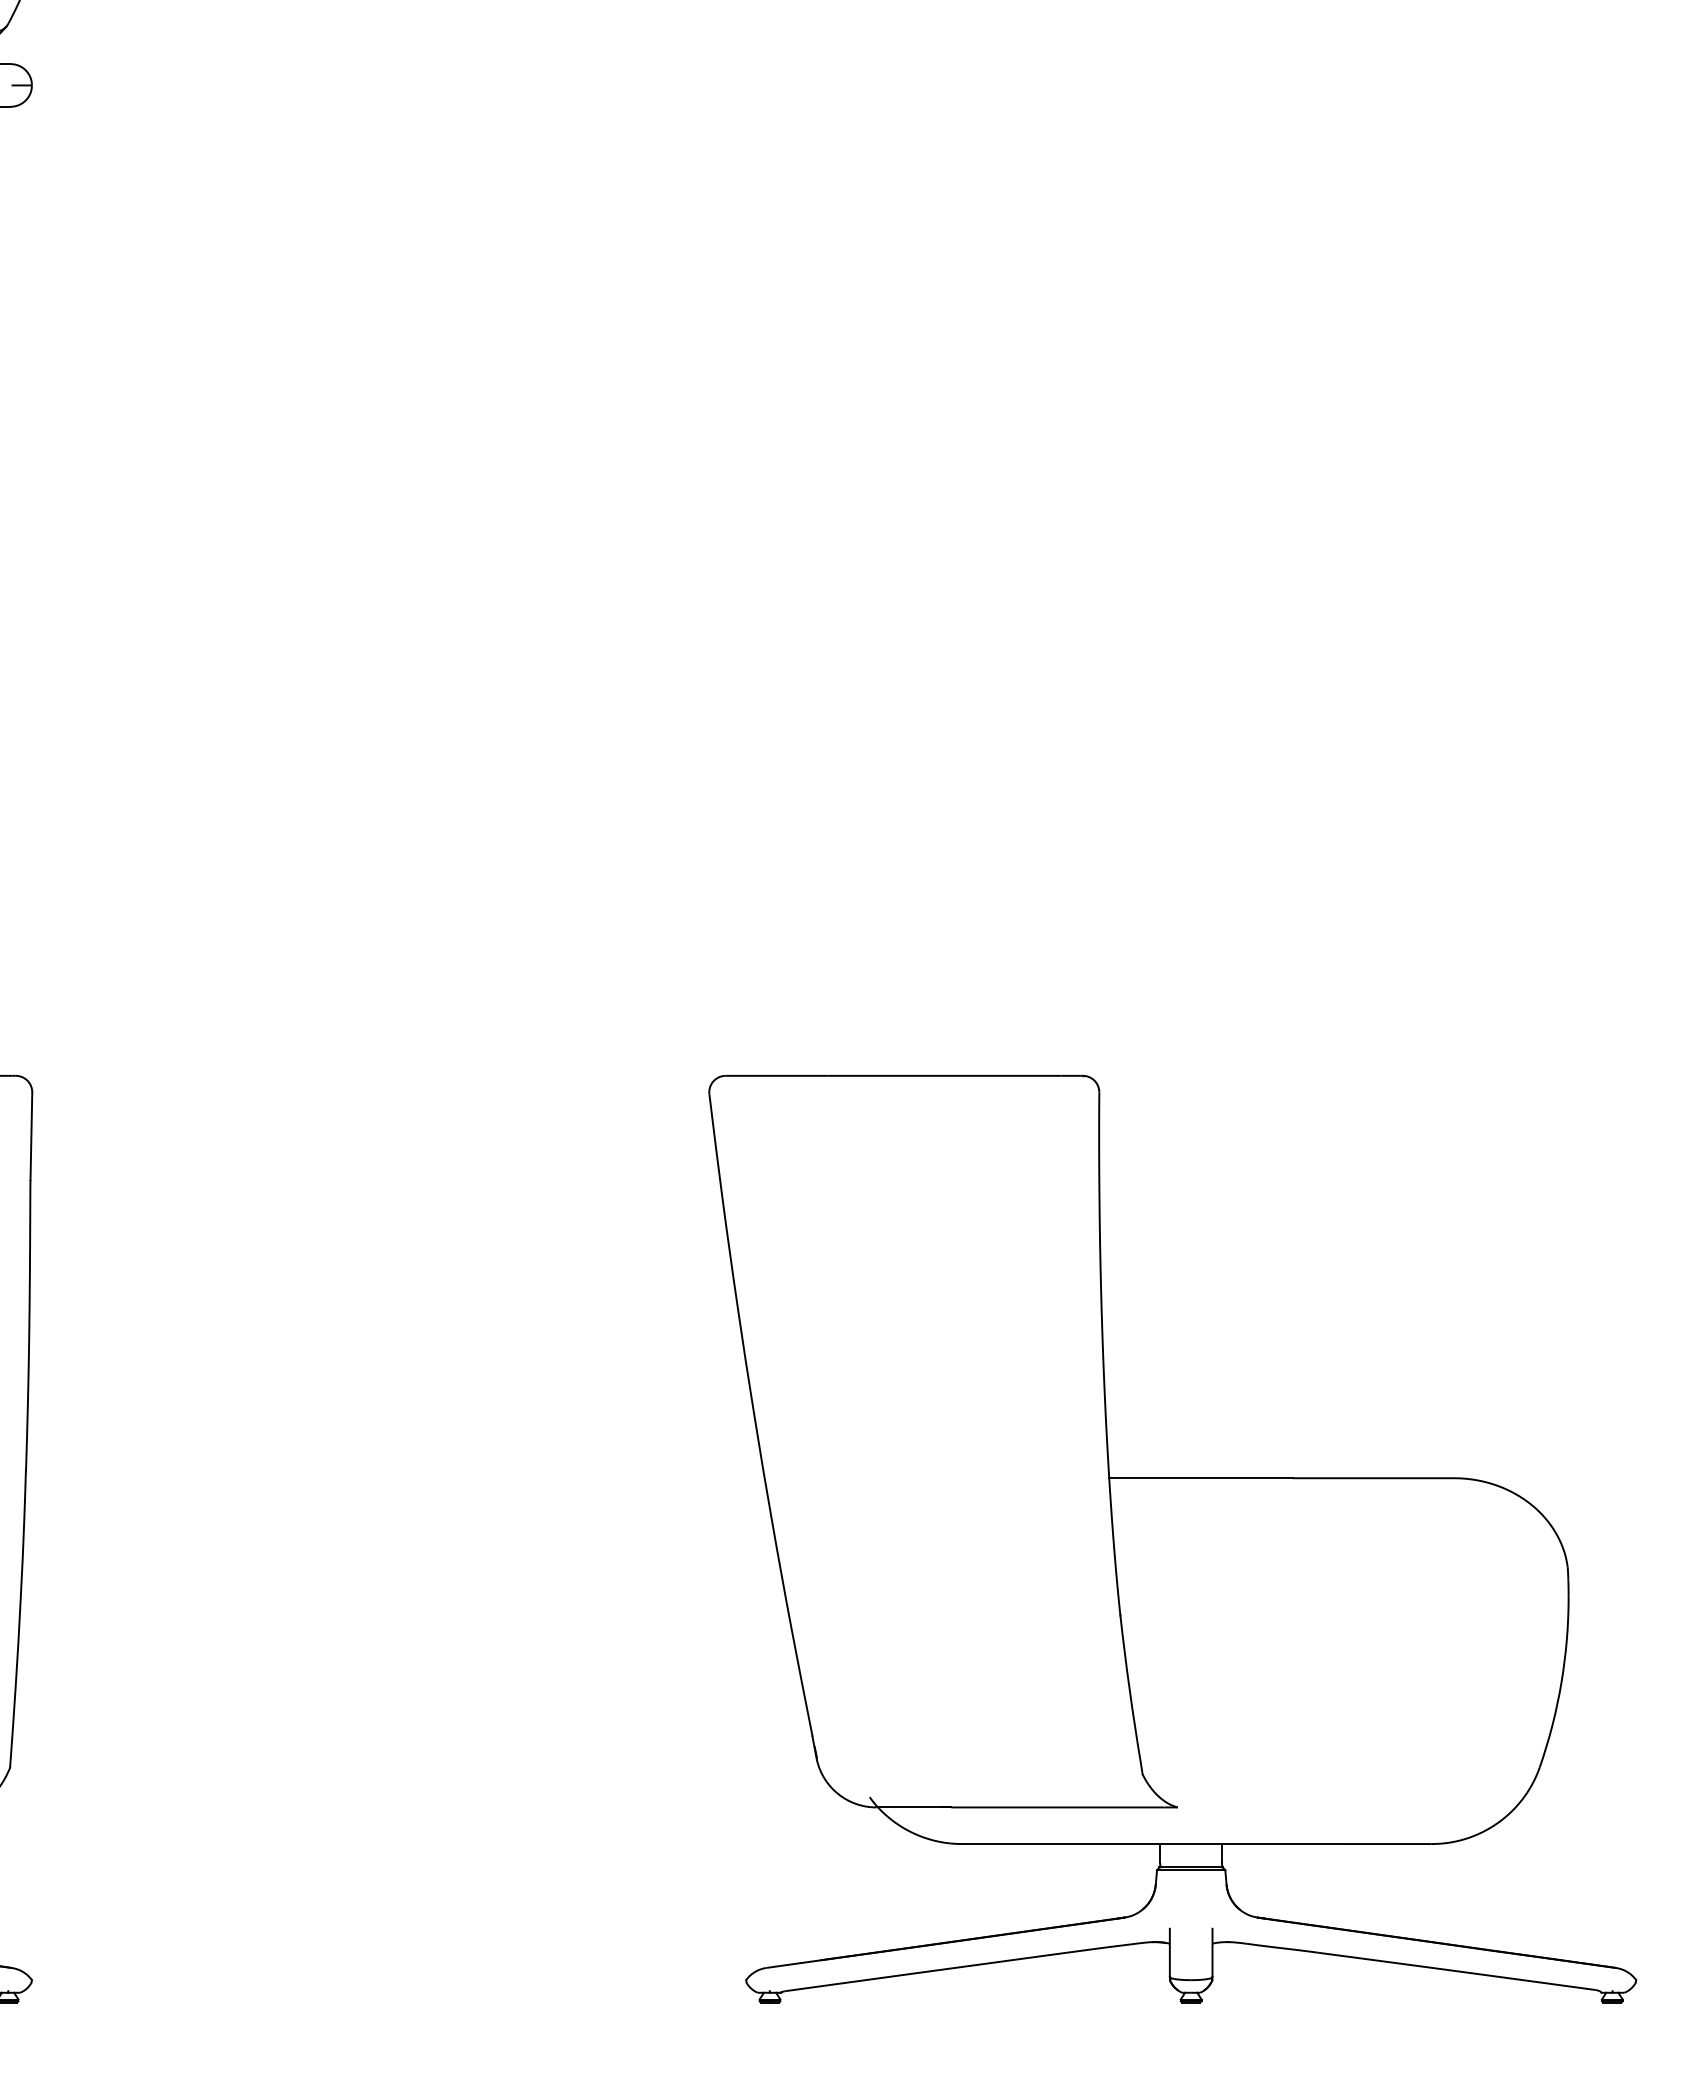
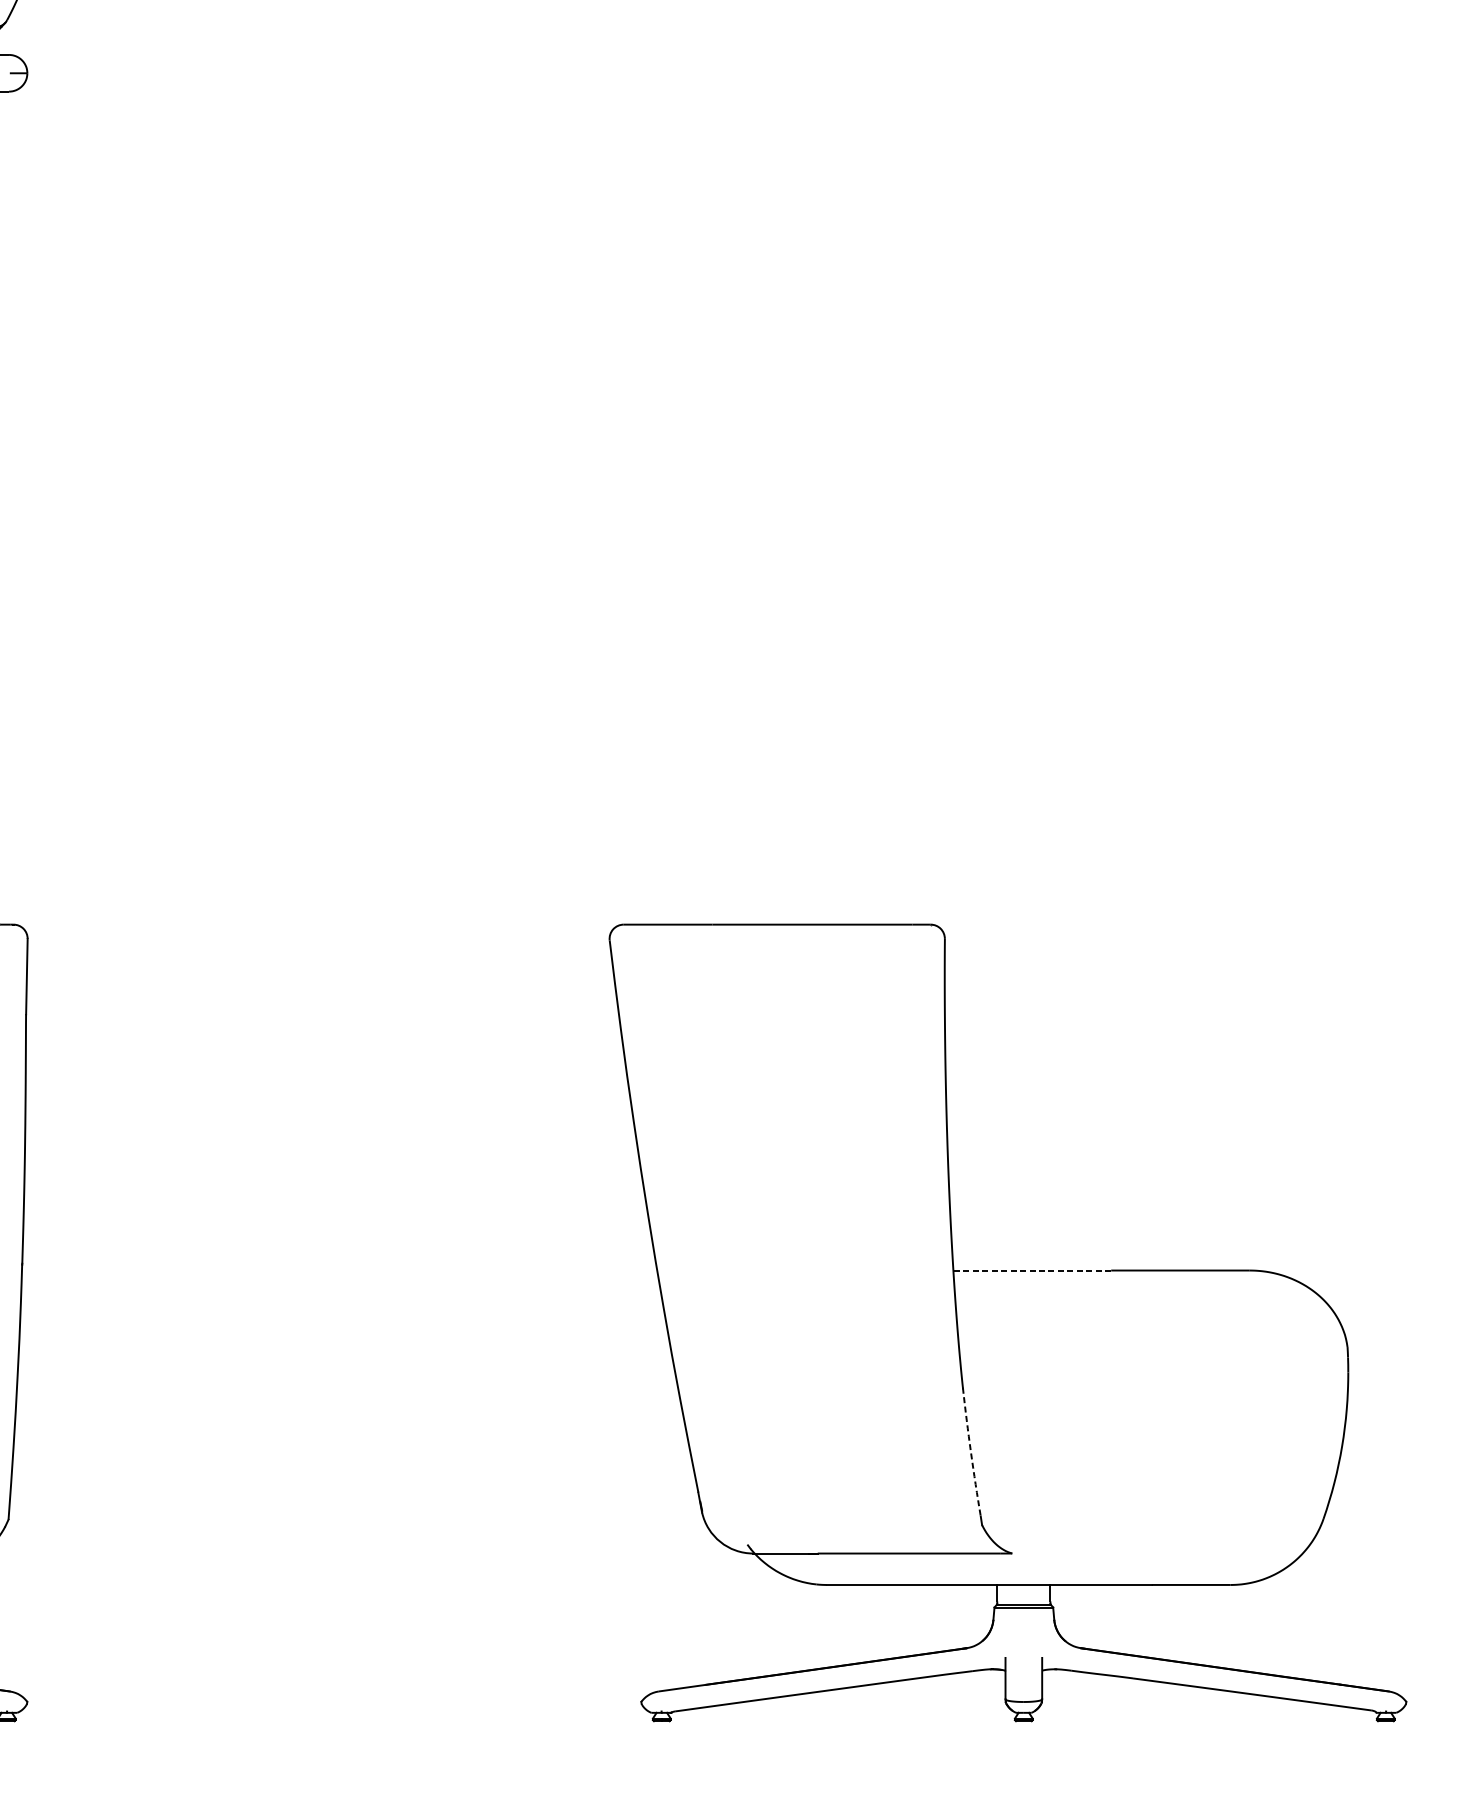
line: (1201, 1478) -> (1032, 1270), solid -> dashed
arc: (1129, 1689) -> (970, 1452), solid -> dashed

